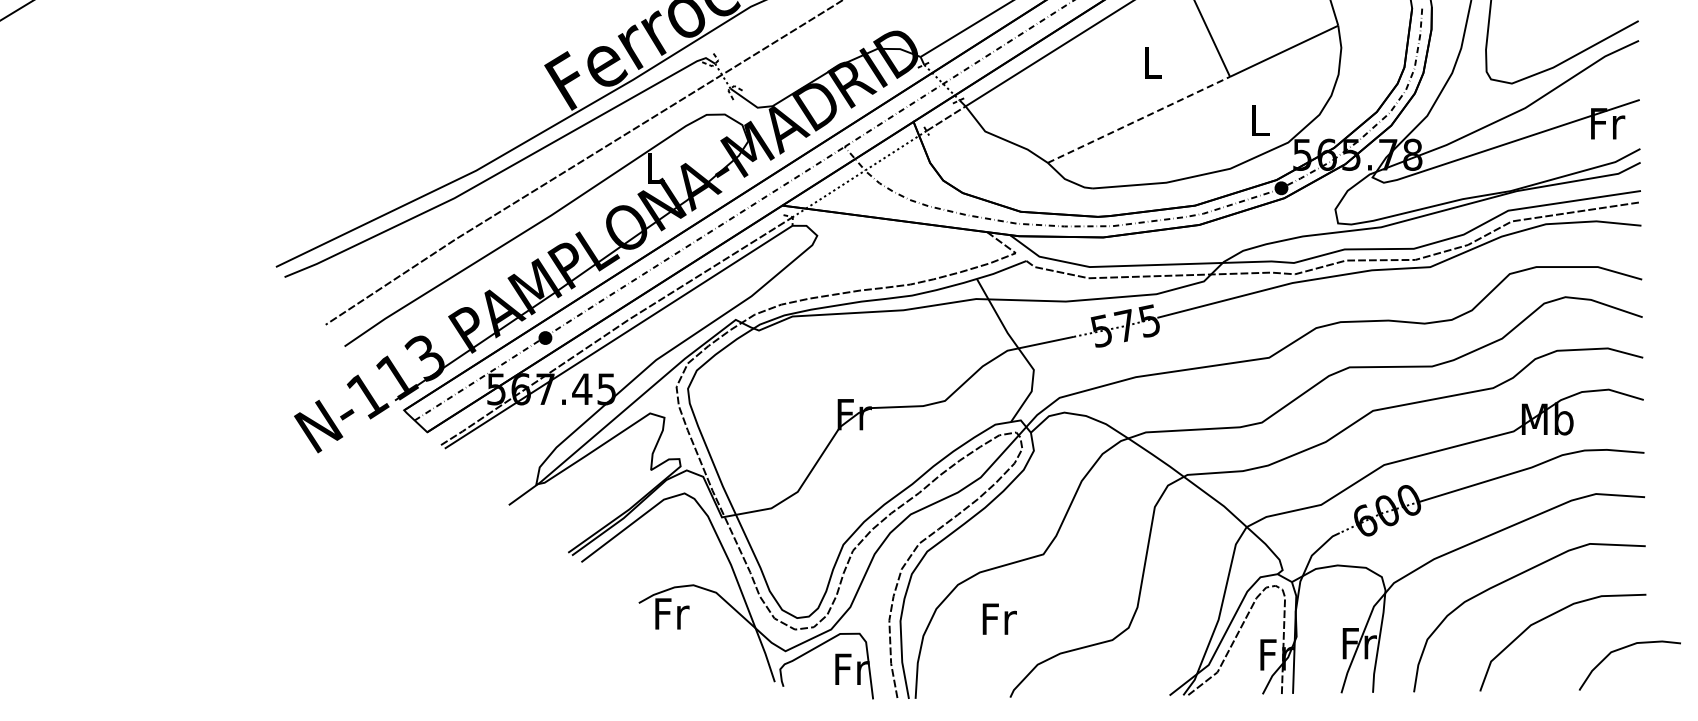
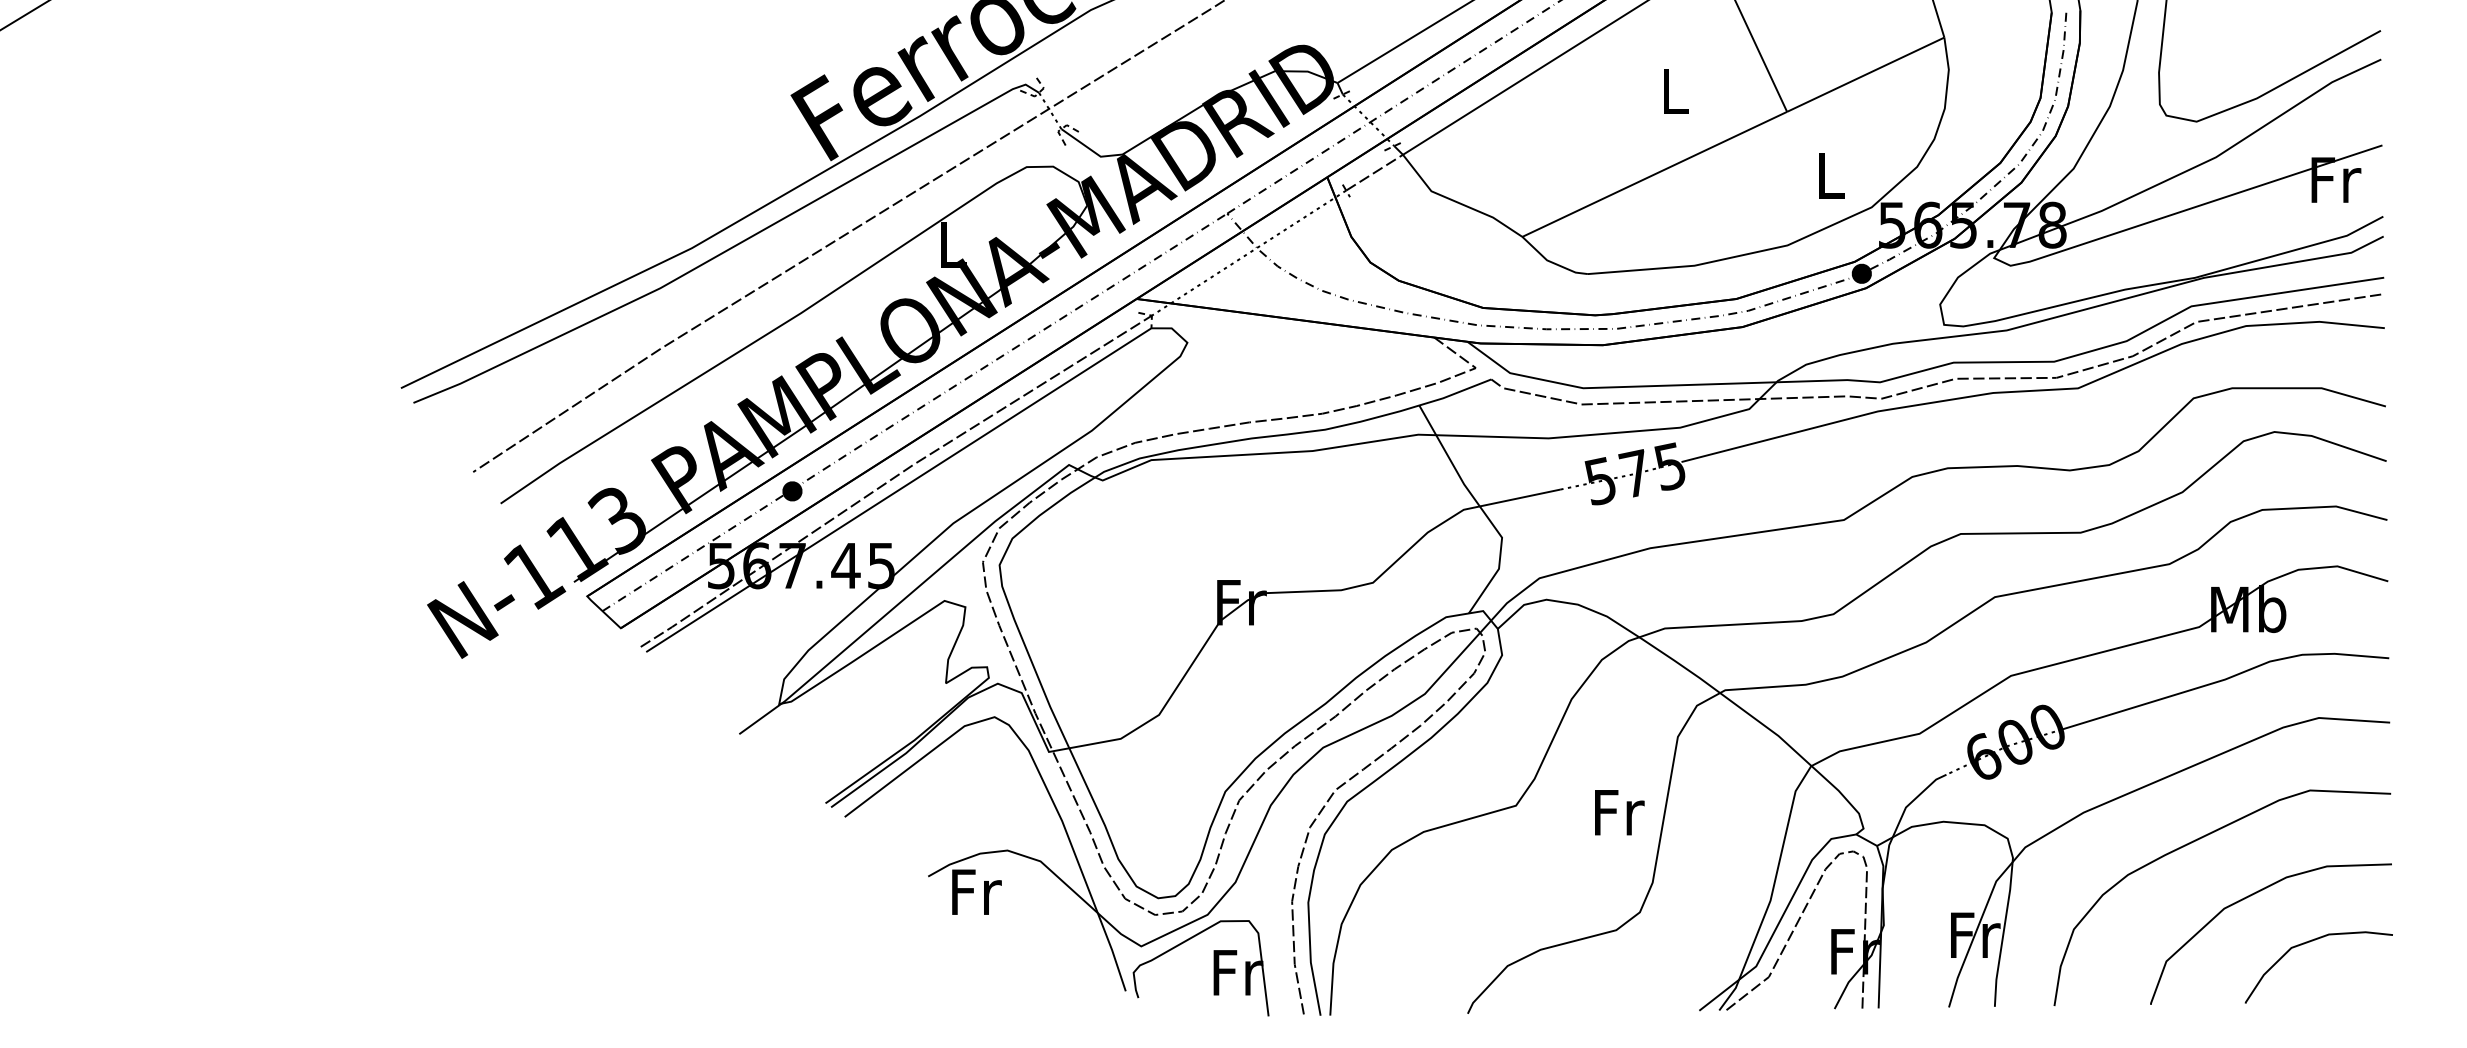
line: (1138, 119) -> (1654, 173), dashed -> solid
text: (999, 618) -> (1619, 811), moved
curve: (1625, 648) -> (2312, 942), moved

